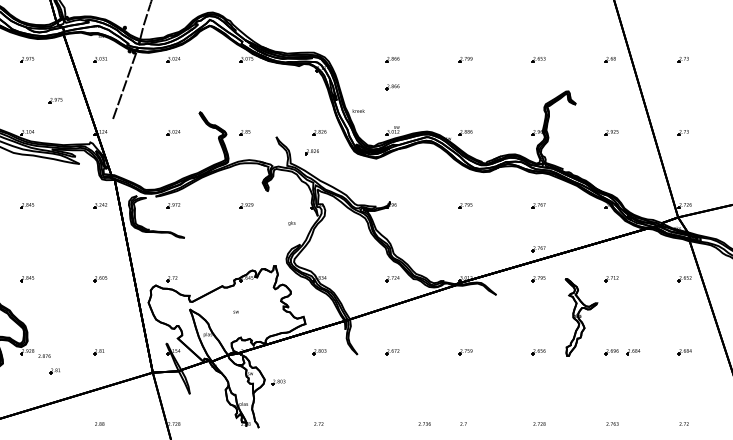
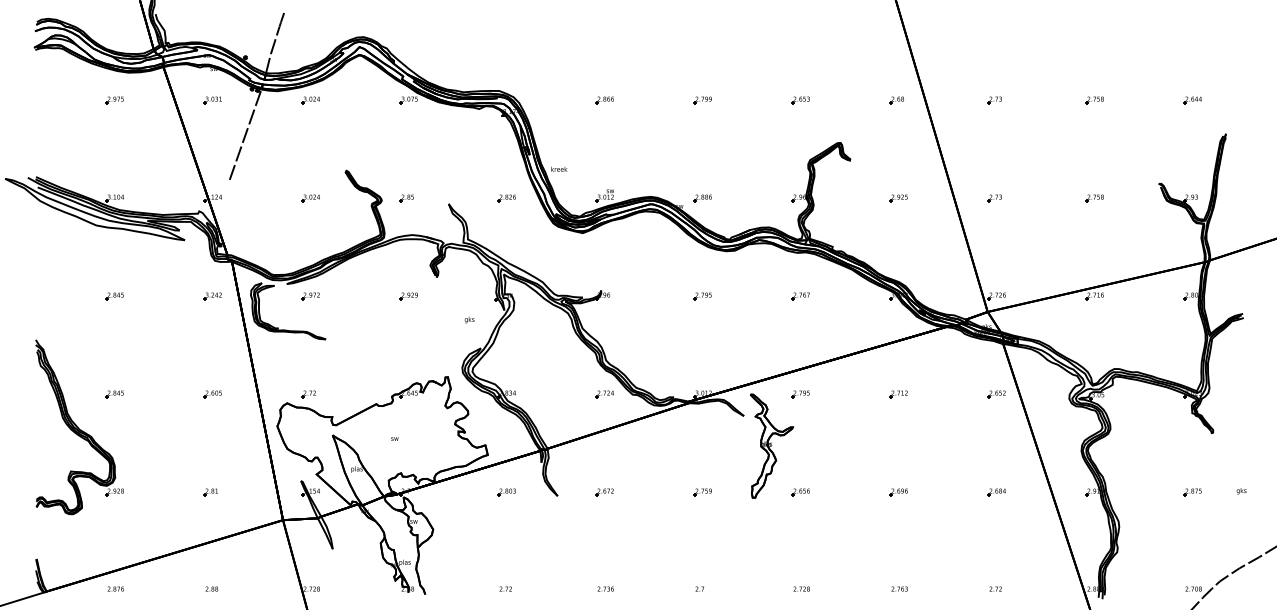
part: (392, 87) -> (604, 137), removed
part: (55, 100) -> (152, 155), removed
part: (311, 152) -> (496, 224), removed
part: (538, 249) -> (800, 354), removed
part: (581, 316) -> (772, 445), moved
part: (633, 352) -> (927, 492), removed
text: (44, 355) -> (115, 588), moved
part: (54, 371) -> (151, 518), removed
part: (278, 382) -> (451, 533), removed
text: (424, 423) -> (605, 588), moved

